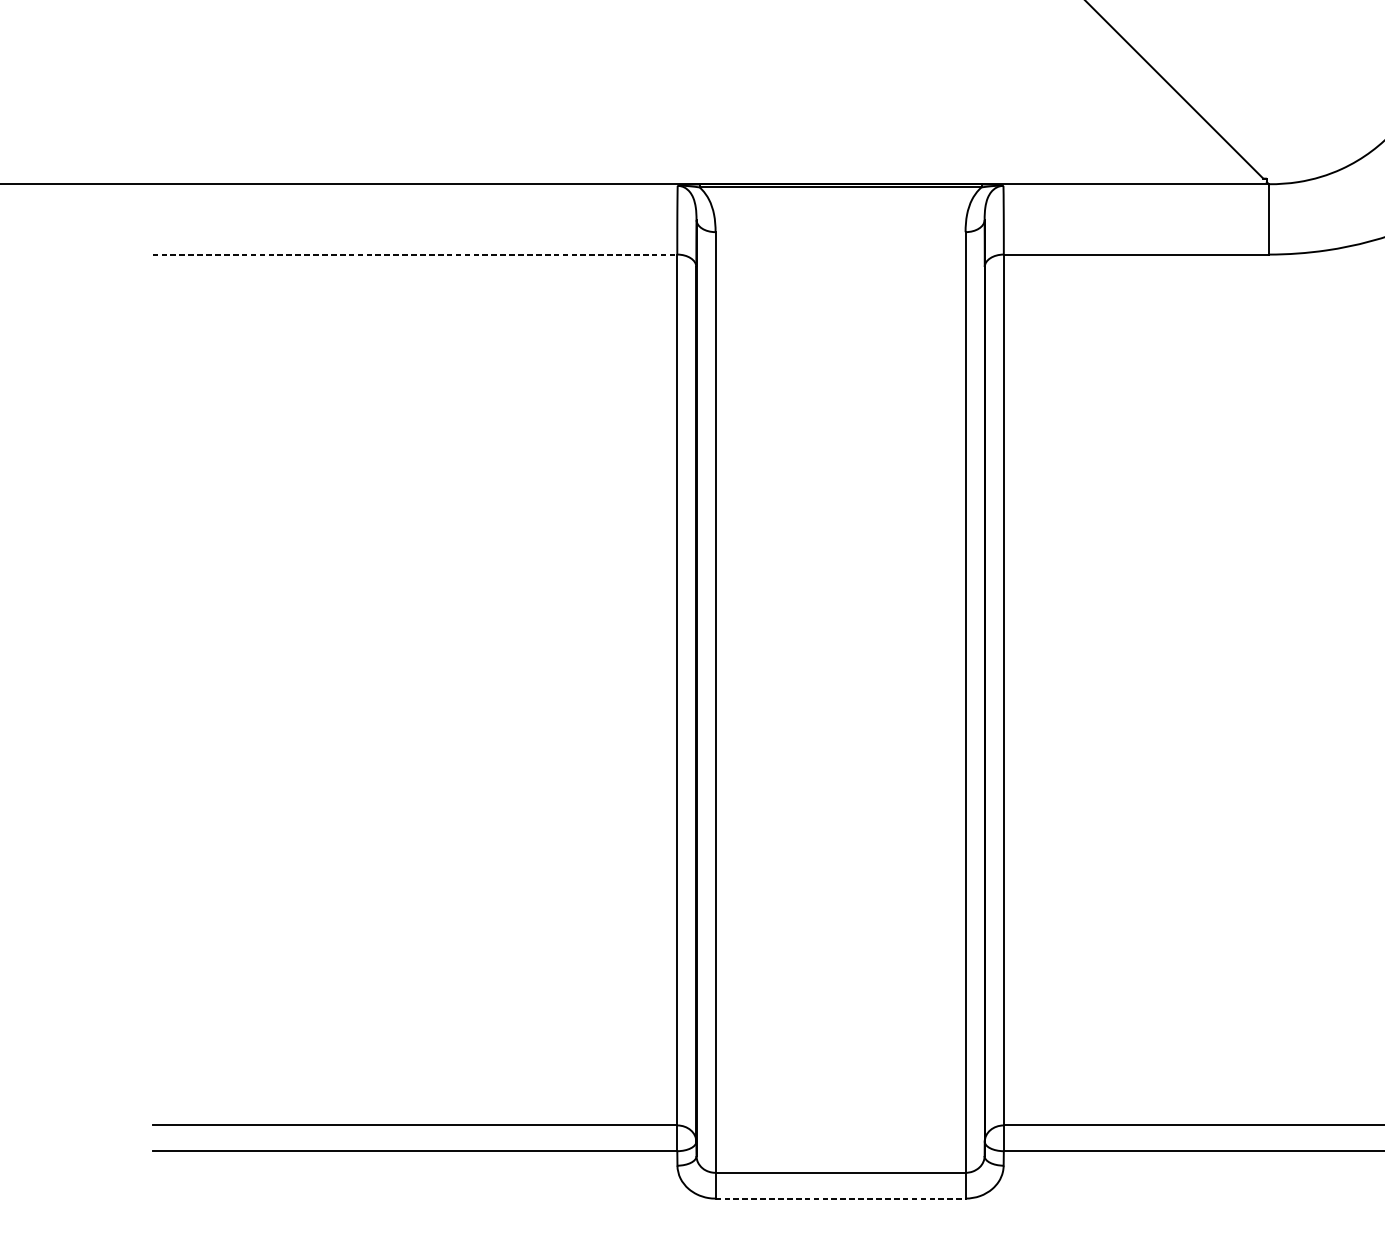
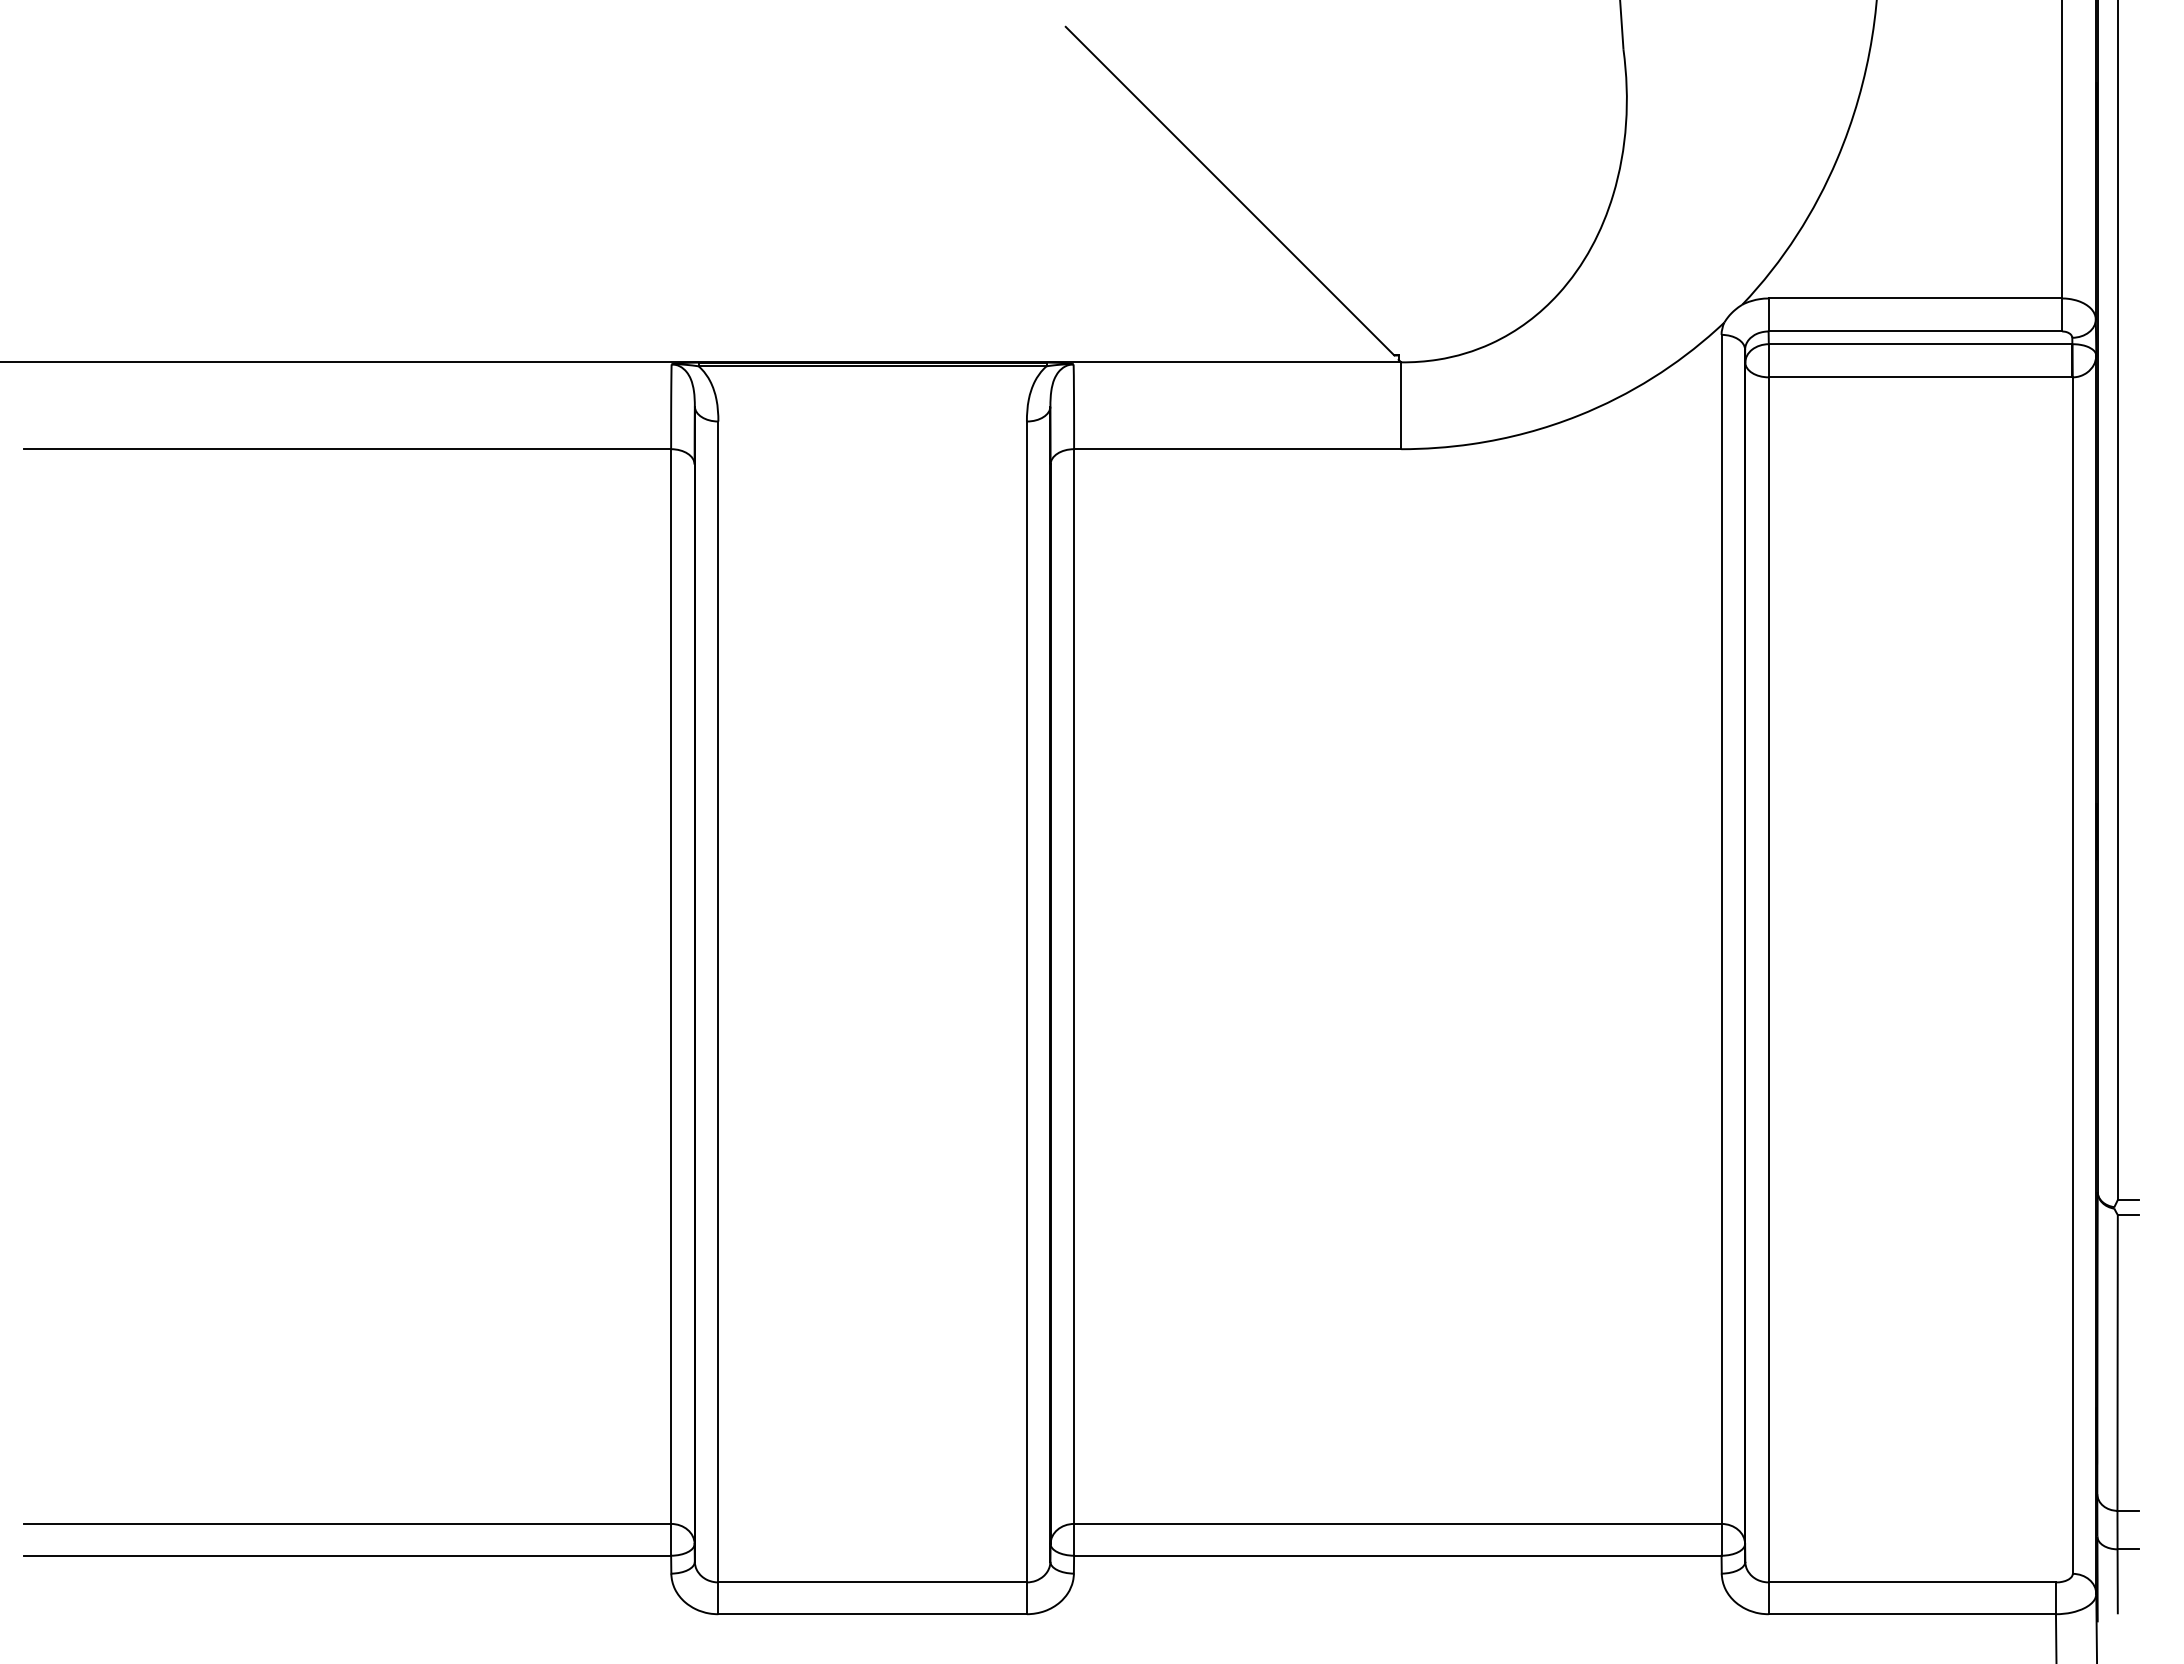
line: (415, 254) -> (347, 449), dashed -> solid
line: (841, 1198) -> (873, 1614), dashed -> solid

